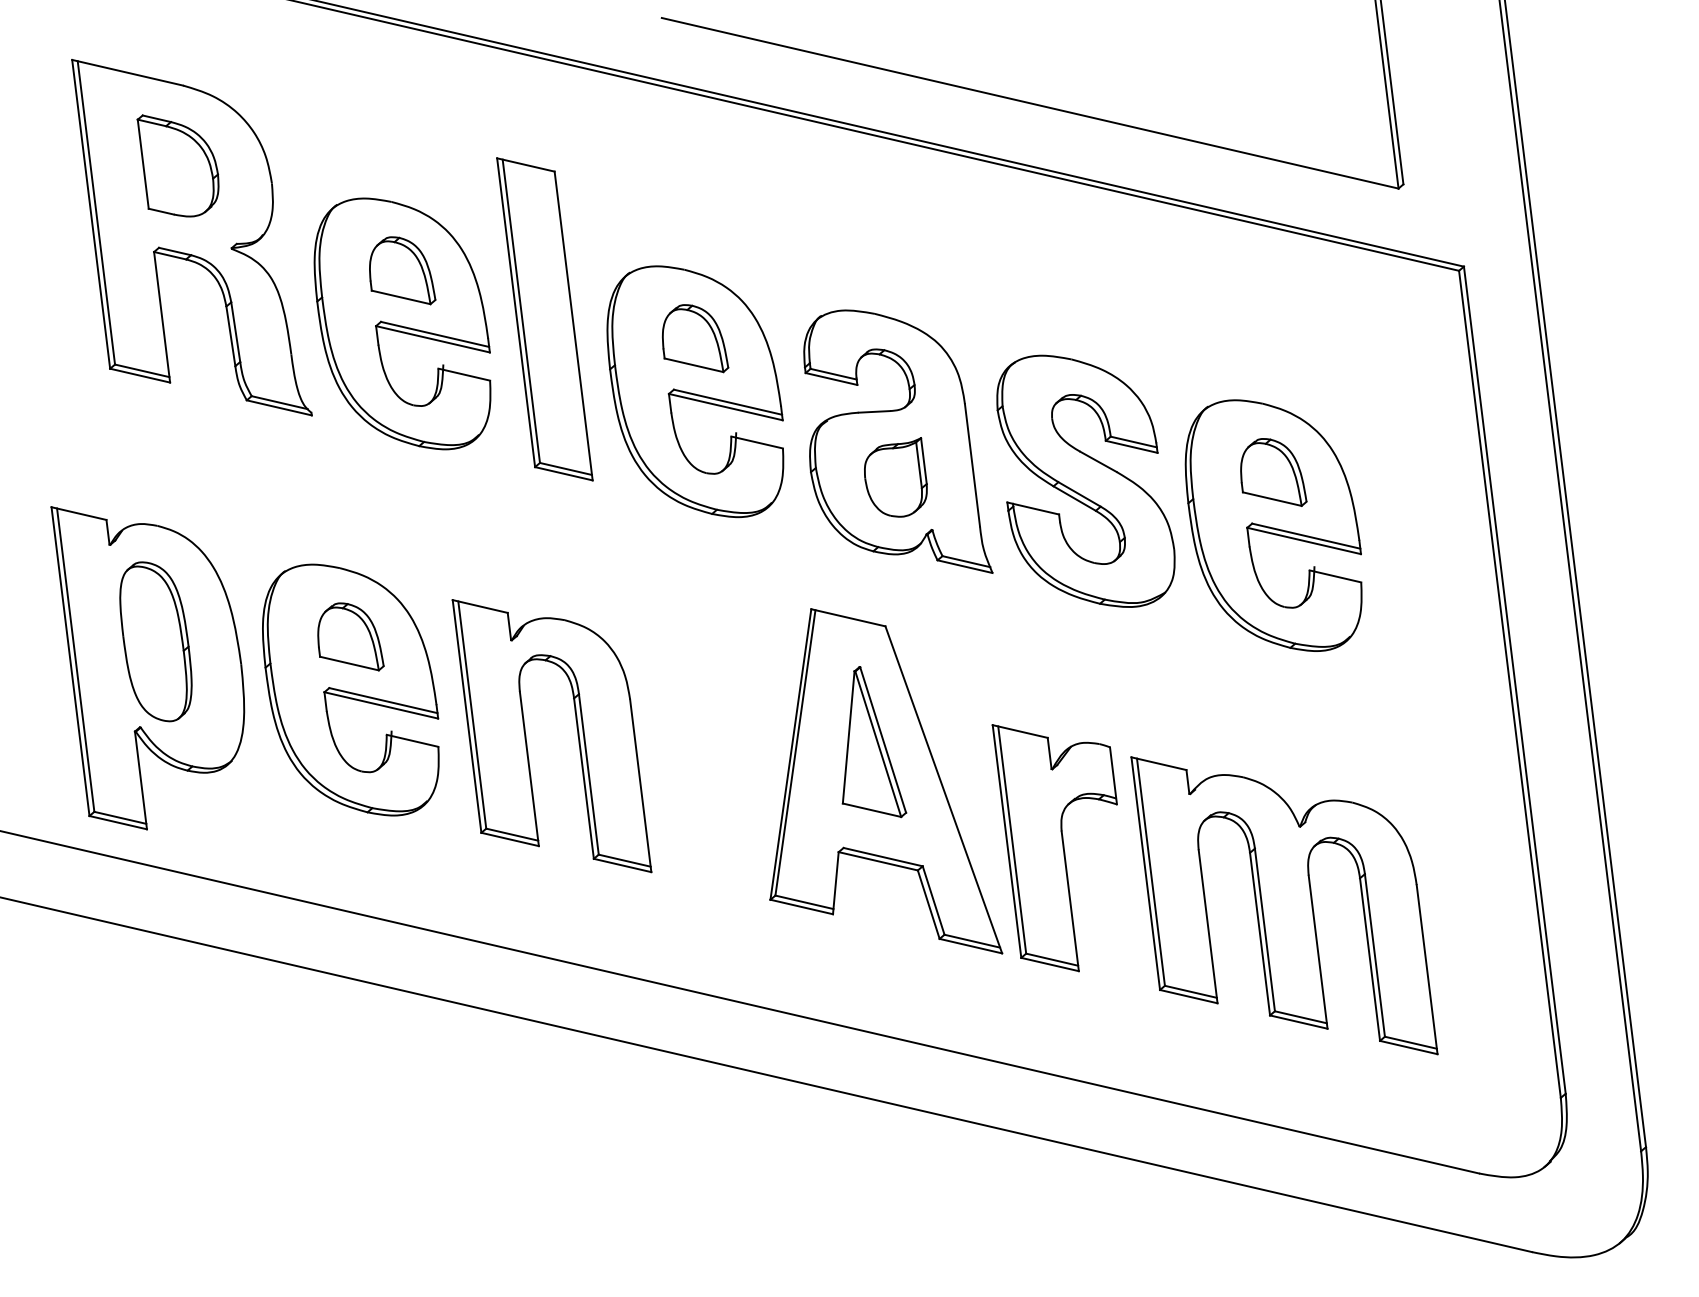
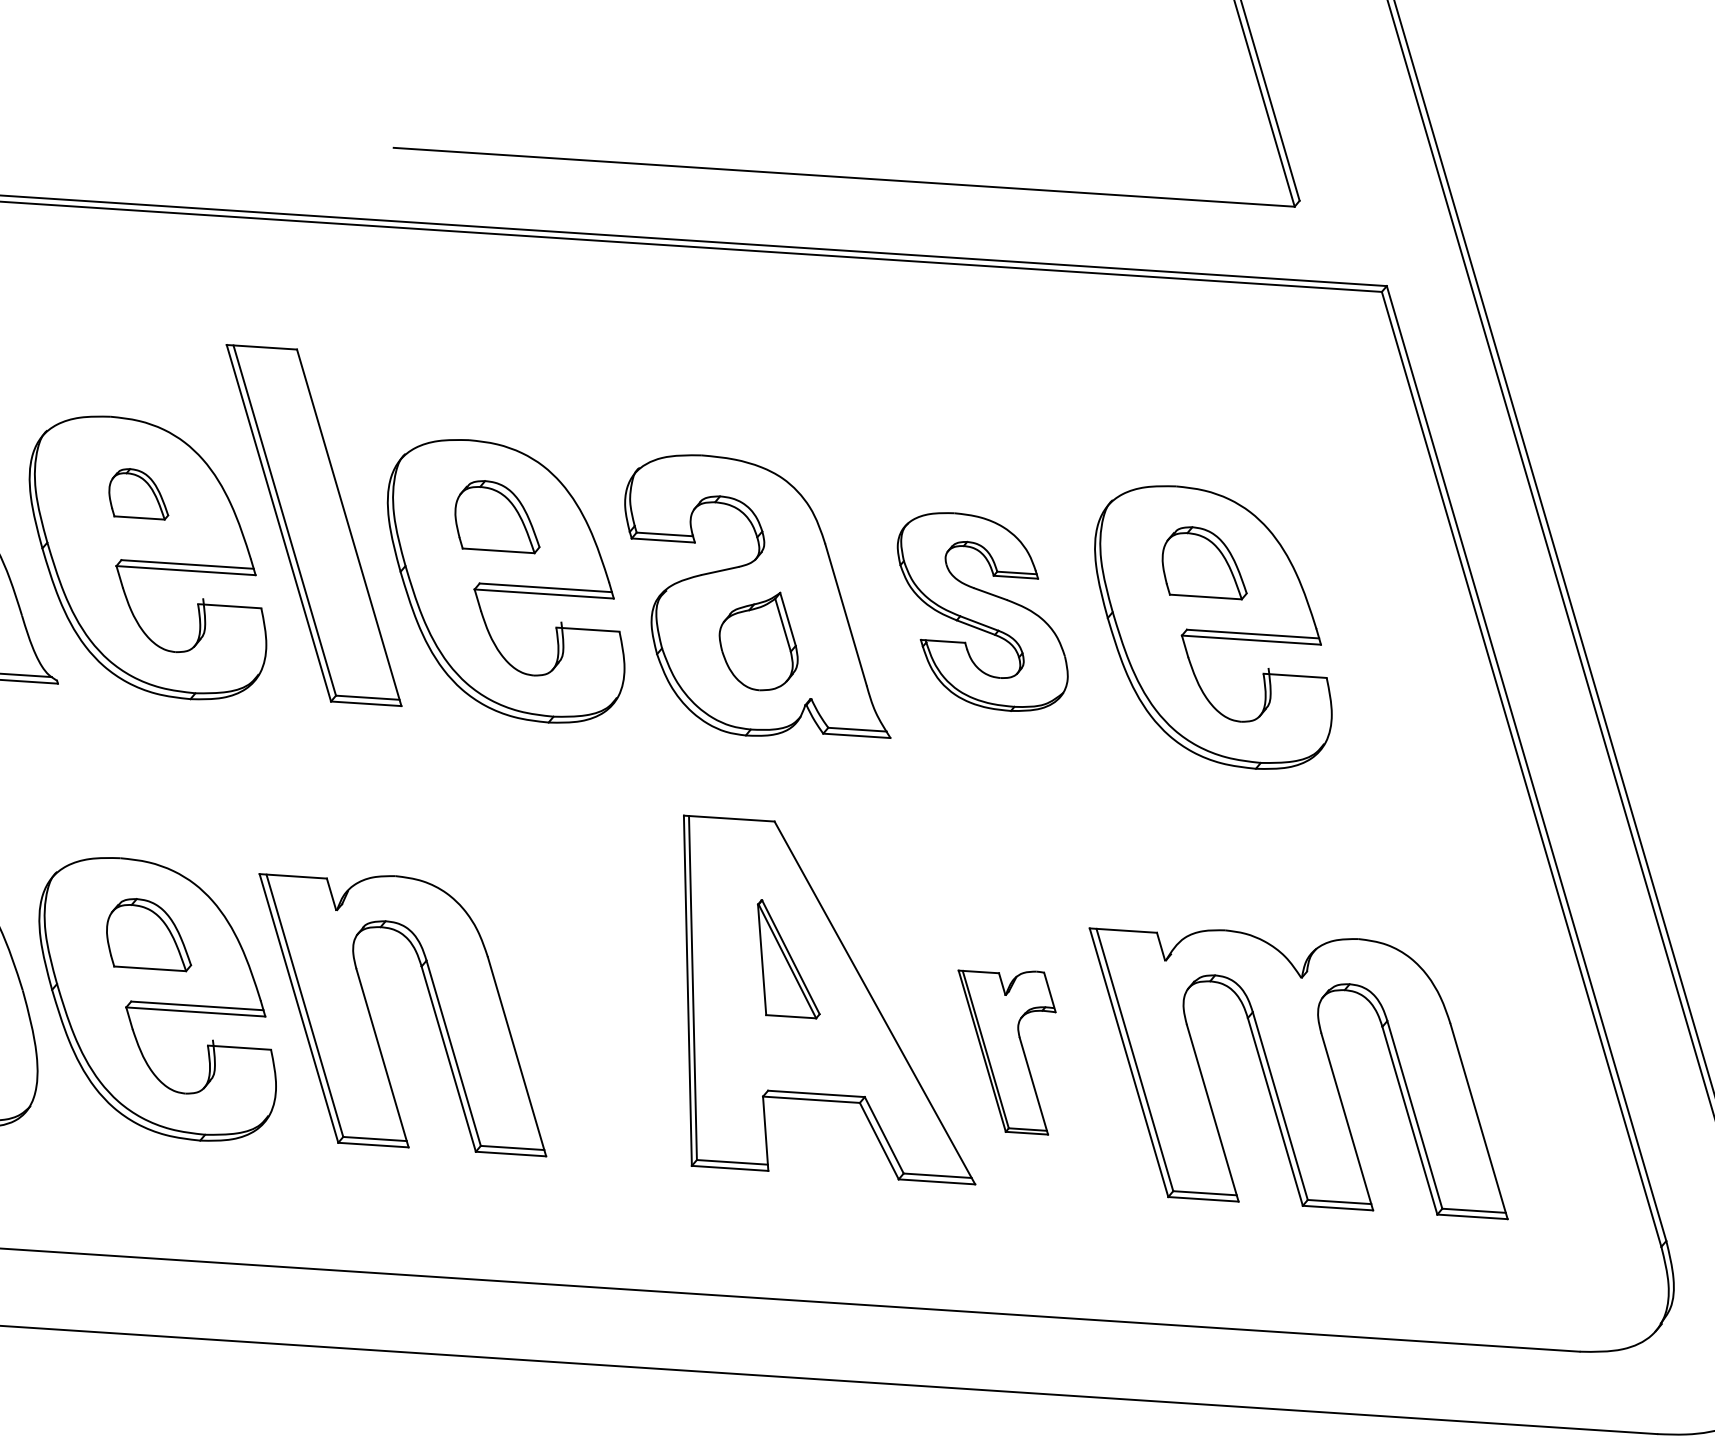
part: (402, 270) -> (136, 495), size x0.7
part: (1085, 480) -> (982, 611), size x0.7
part: (874, 742) -> (784, 960), size x0.7
part: (1054, 848) -> (1016, 1050), size x0.6

